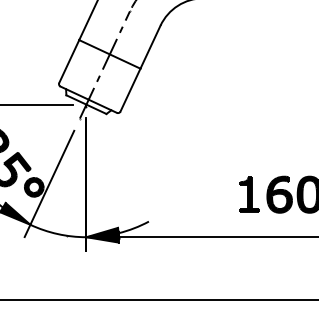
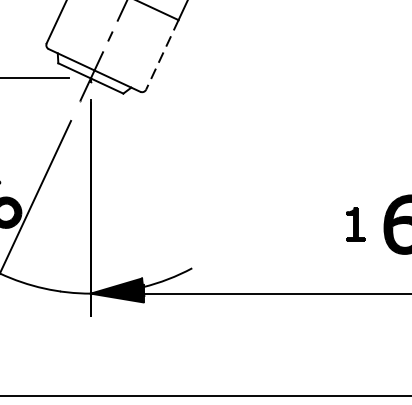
line: (130, 90) -> (162, 55), solid -> dashed
part: (249, 194) -> (355, 224), size x0.6

